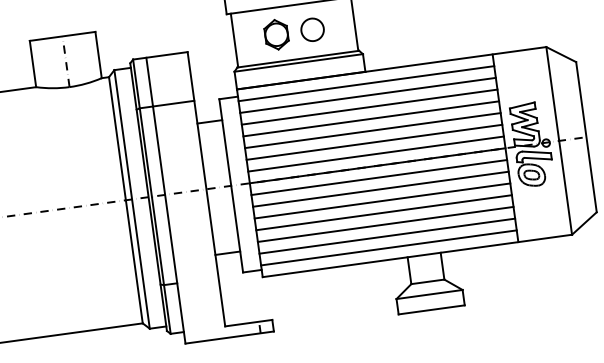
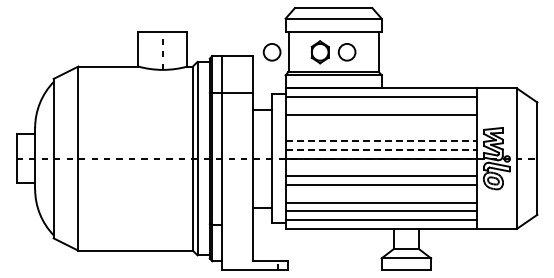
circle: (211, 43) -> (271, 52), added
line: (367, 96) -> (380, 106), removed
line: (370, 118) -> (380, 123), removed
line: (371, 130) -> (380, 132), removed
line: (374, 142) -> (381, 141), solid -> dashed
line: (376, 153) -> (381, 149), solid -> dashed
line: (378, 177) -> (380, 167), removed
line: (383, 212) -> (380, 193), removed

